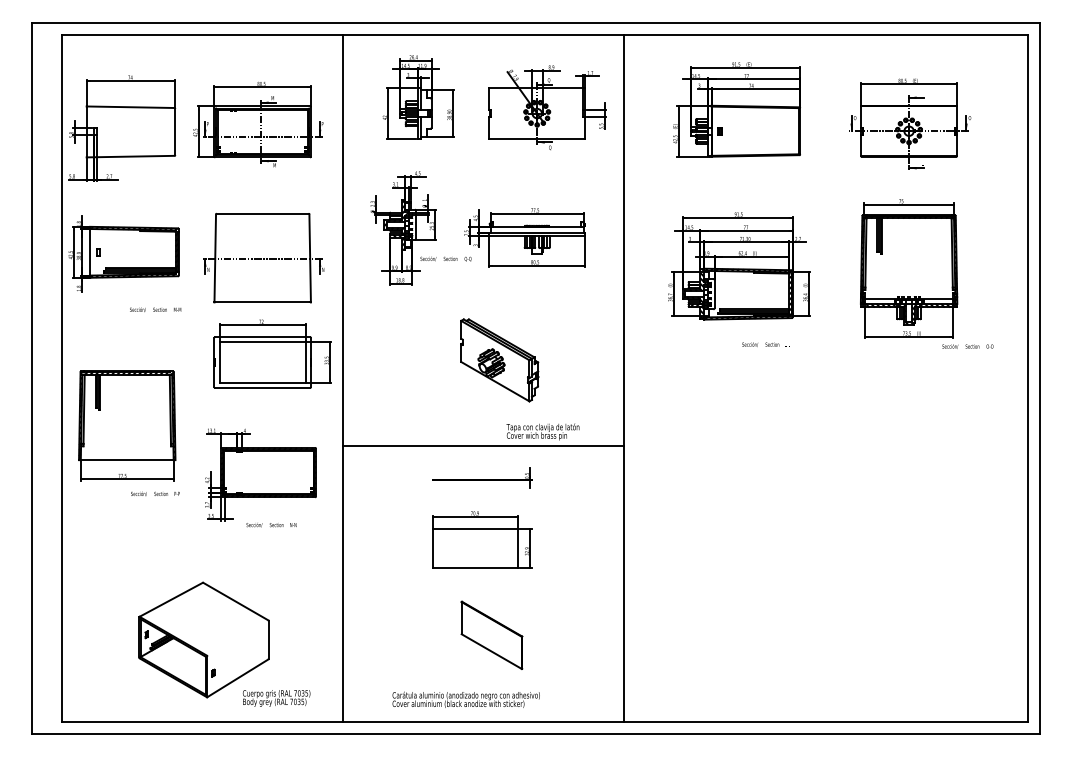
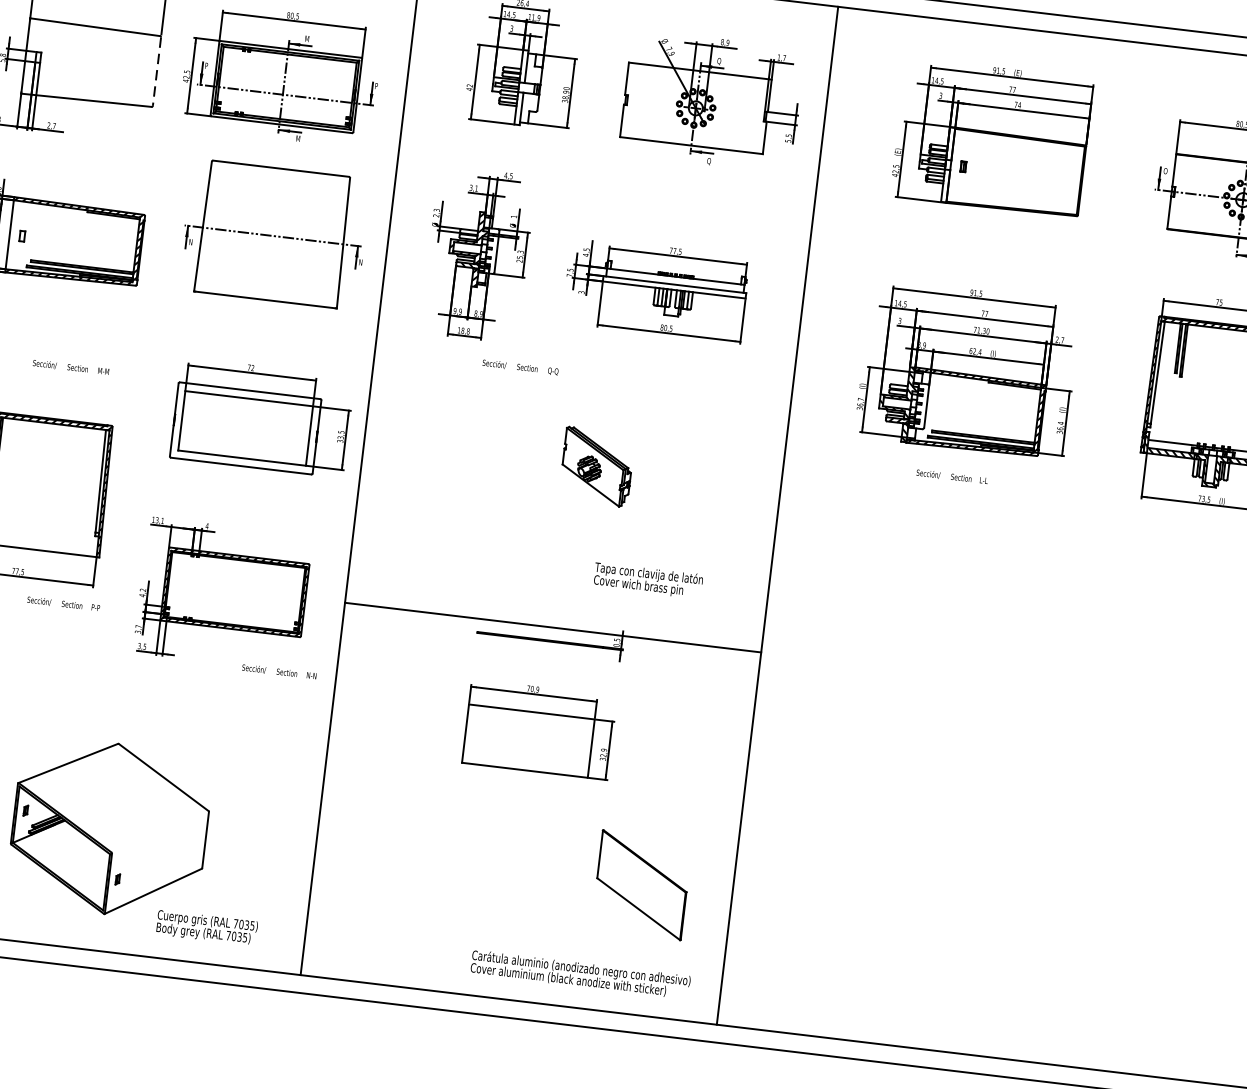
line: (175, 132) -> (157, 72), solid -> dashed
part: (263, 258) -> (274, 235), moved
text: (445, 258) -> (519, 366), moved
text: (155, 309) -> (71, 366), moved
text: (765, 344) -> (951, 476), moved
part: (499, 360) -> (596, 467), size x0.6
line: (482, 445) -> (551, 626), moved
text: (271, 525) -> (279, 672), moved
part: (491, 634) -> (641, 883), moved
text: (465, 699) -> (579, 974), moved

